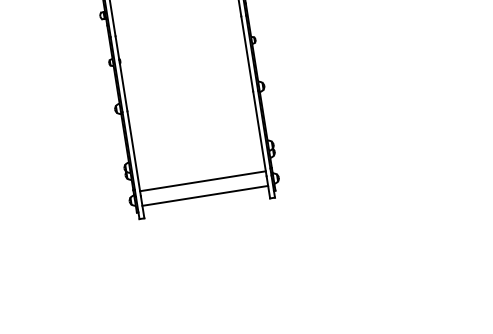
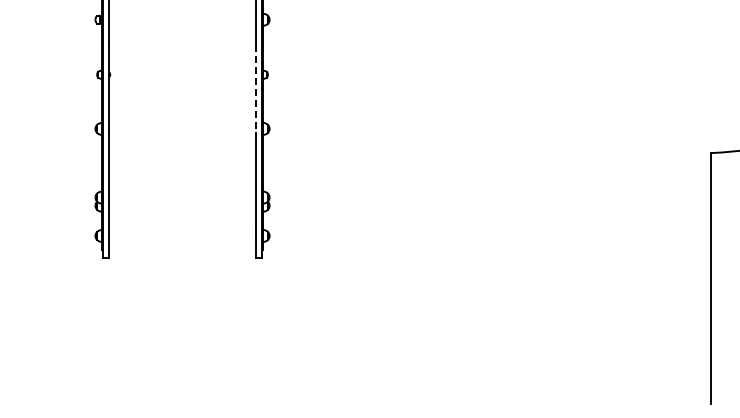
line: (246, 54) -> (255, 89), solid -> dashed
line: (202, 181) -> (182, 226), removed
line: (205, 196) -> (182, 243), removed

